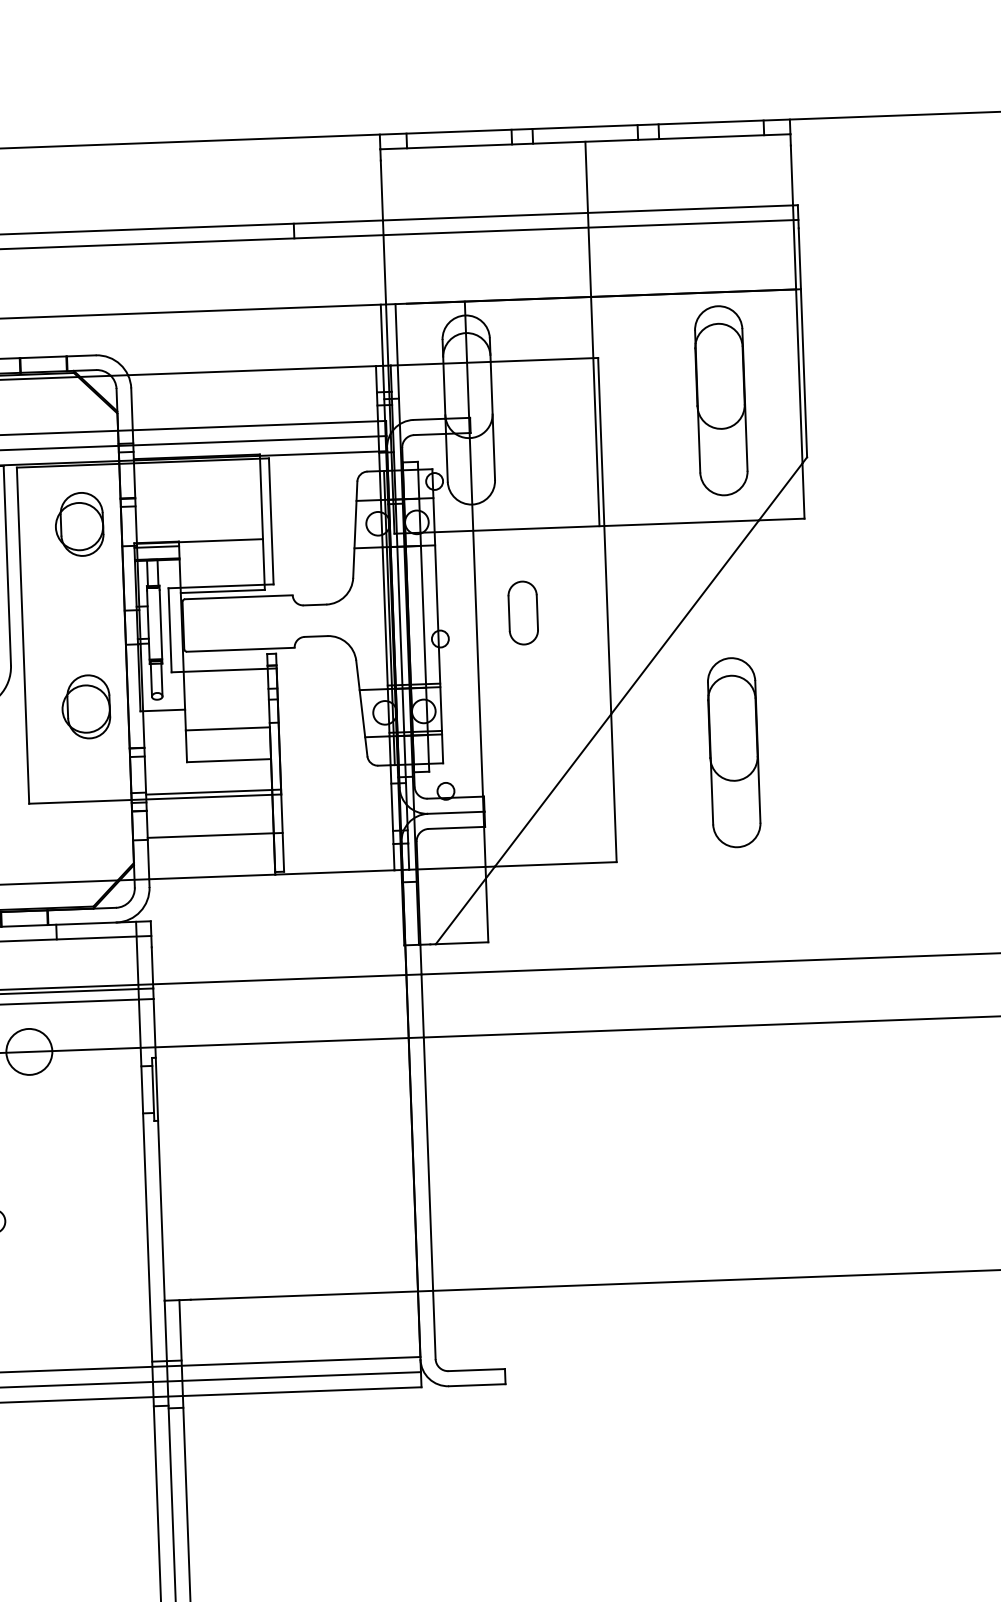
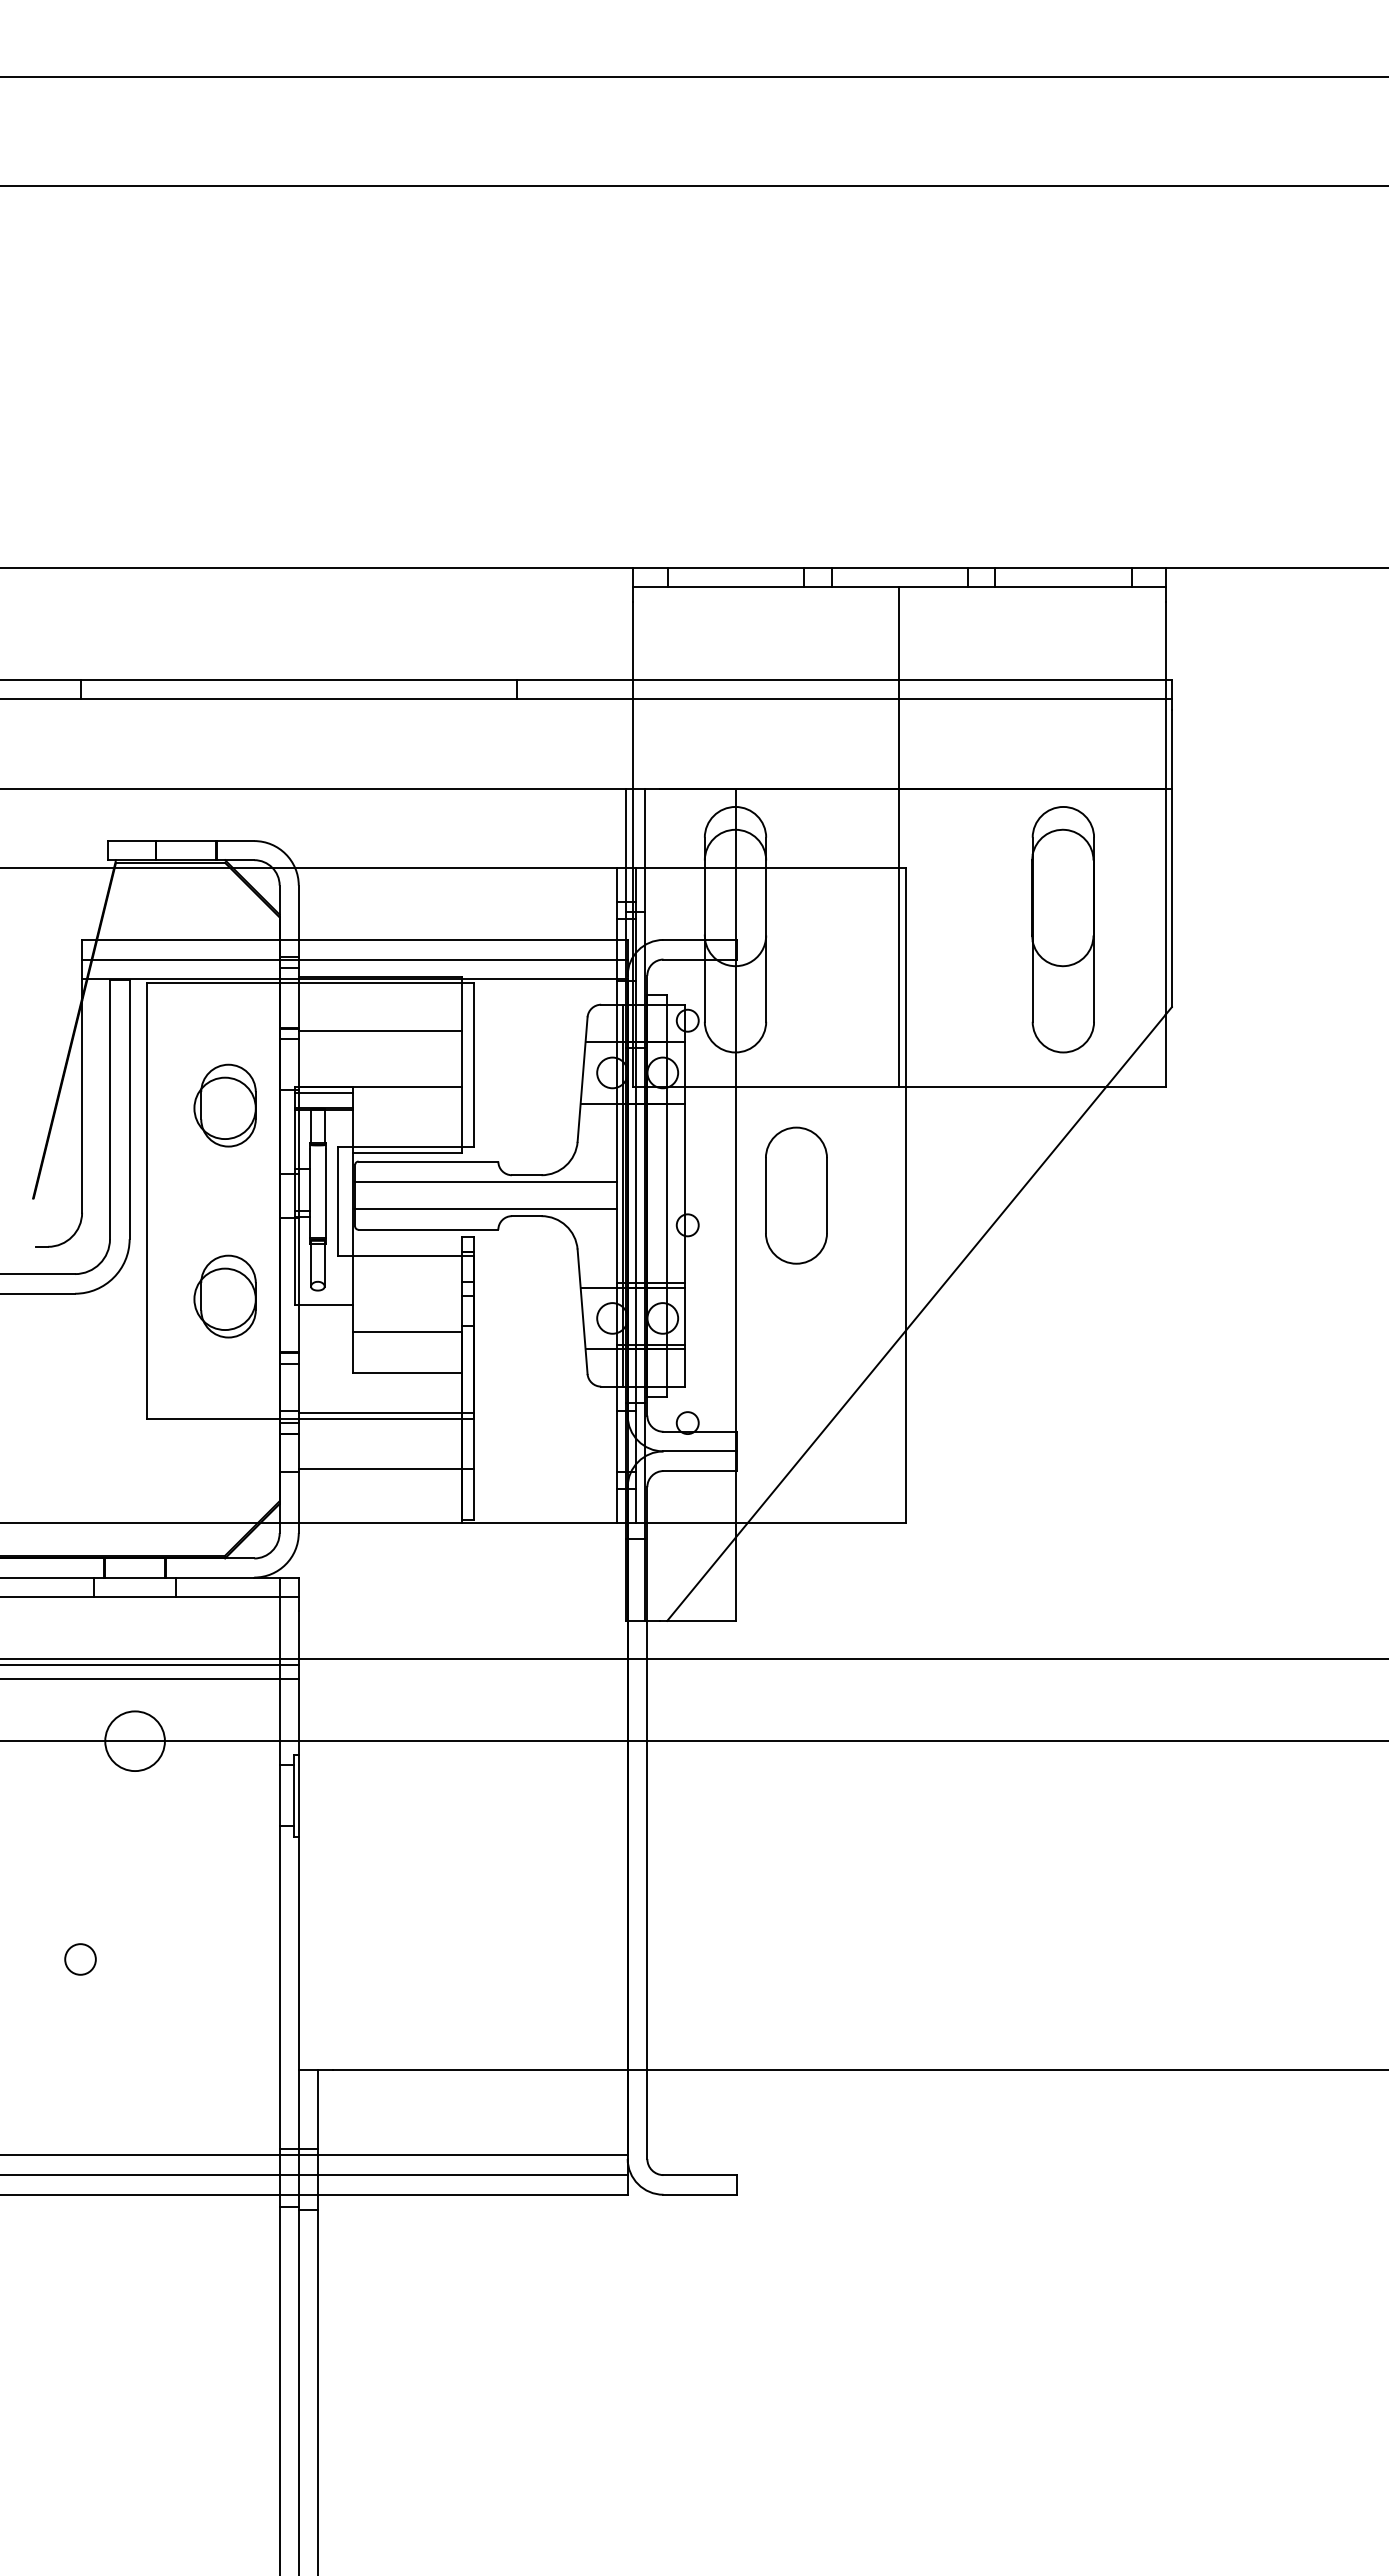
line: (198, 498) -> (380, 1031), added
part: (78, 524) -> (224, 1105), moved
line: (284, 611) -> (486, 1182), added
part: (523, 612) -> (796, 1195), size x1.67
line: (284, 632) -> (486, 1209), added
part: (733, 752) -> (1062, 1386), removed

